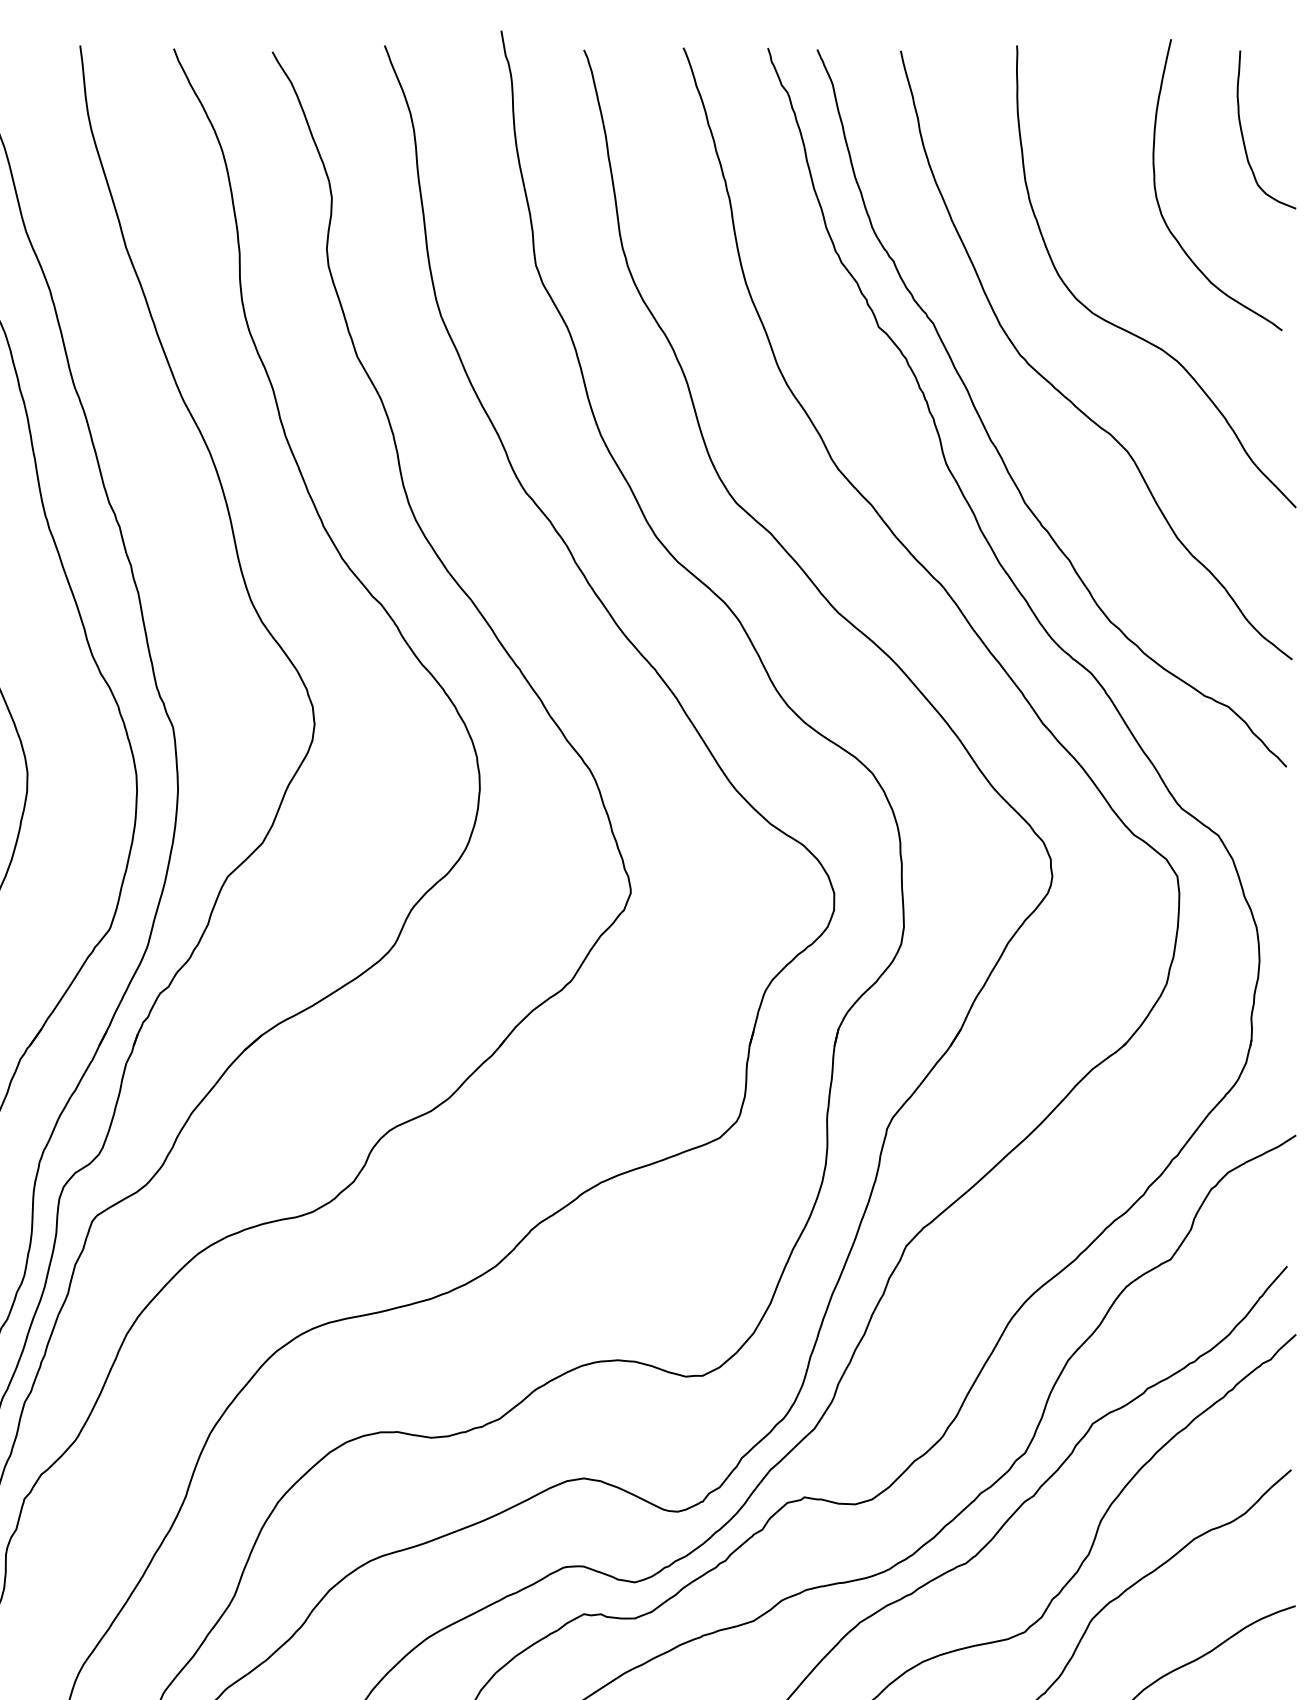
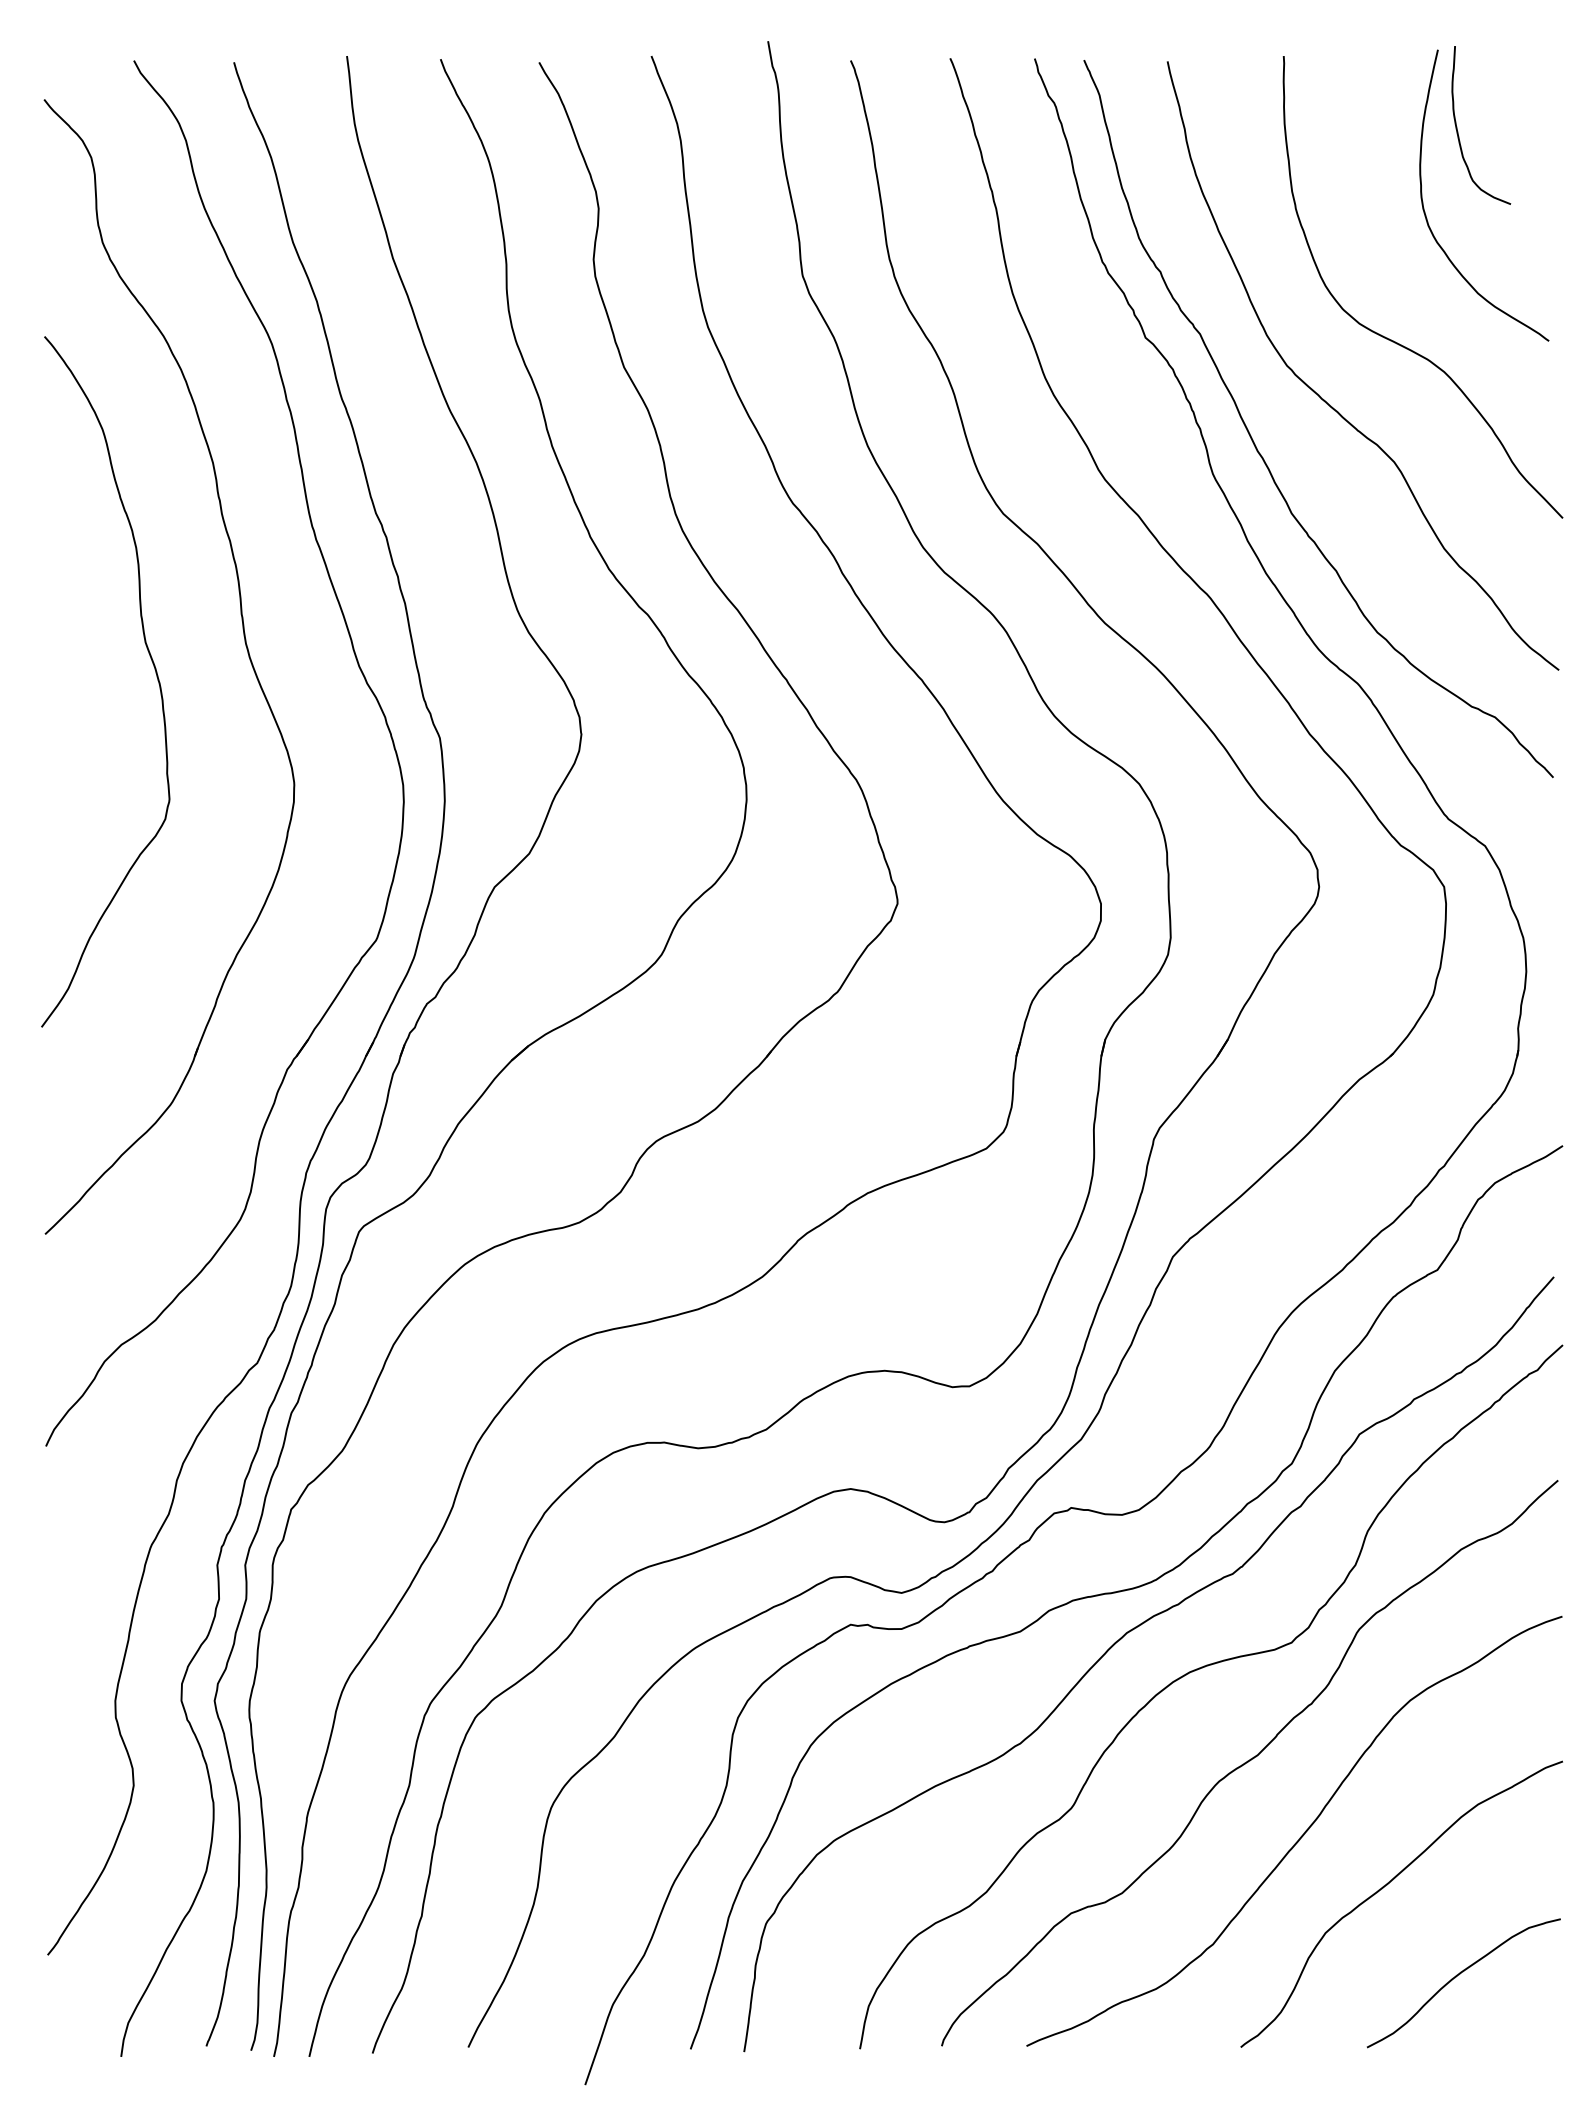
curve: (1243, 135) -> (1458, 131), moved

